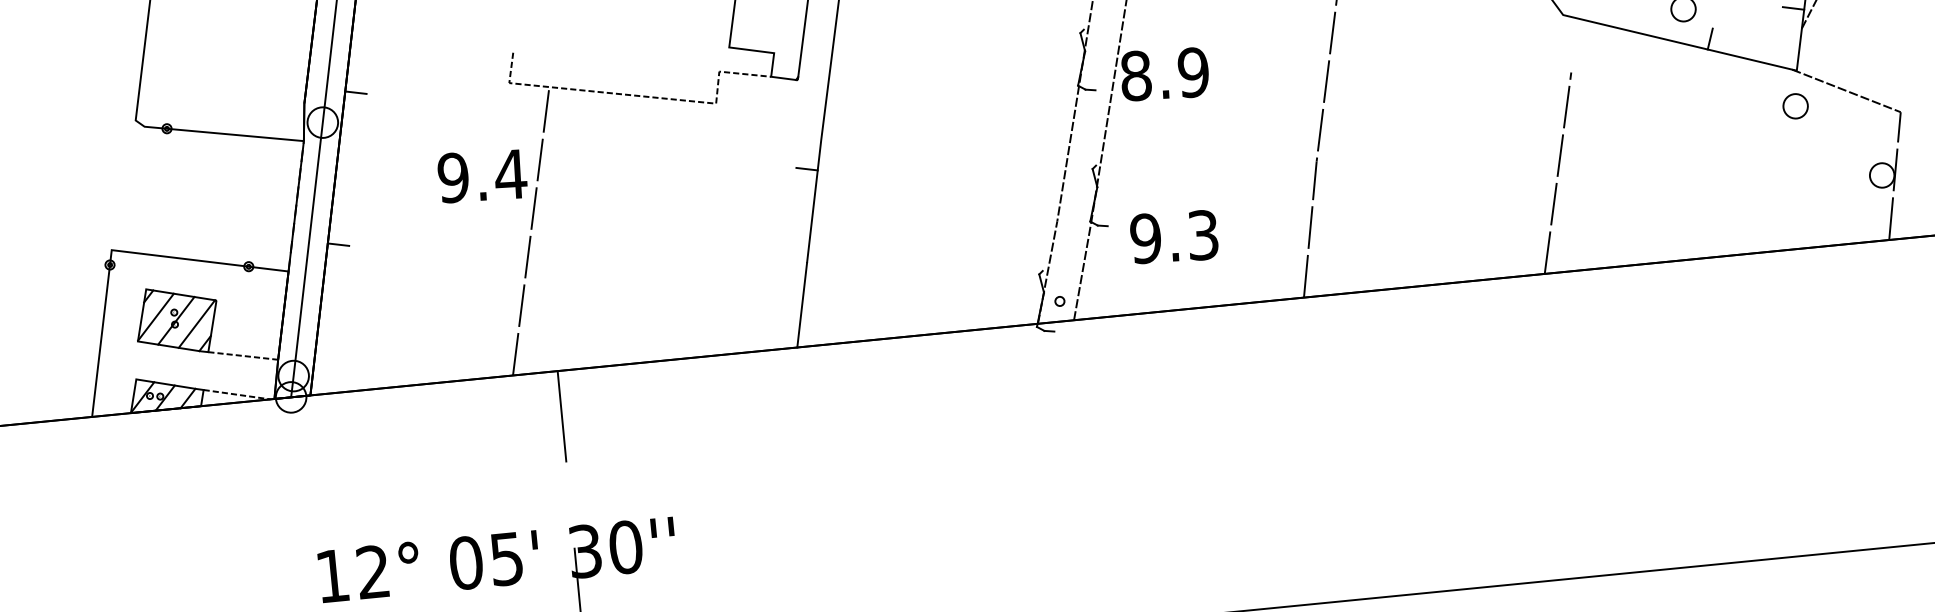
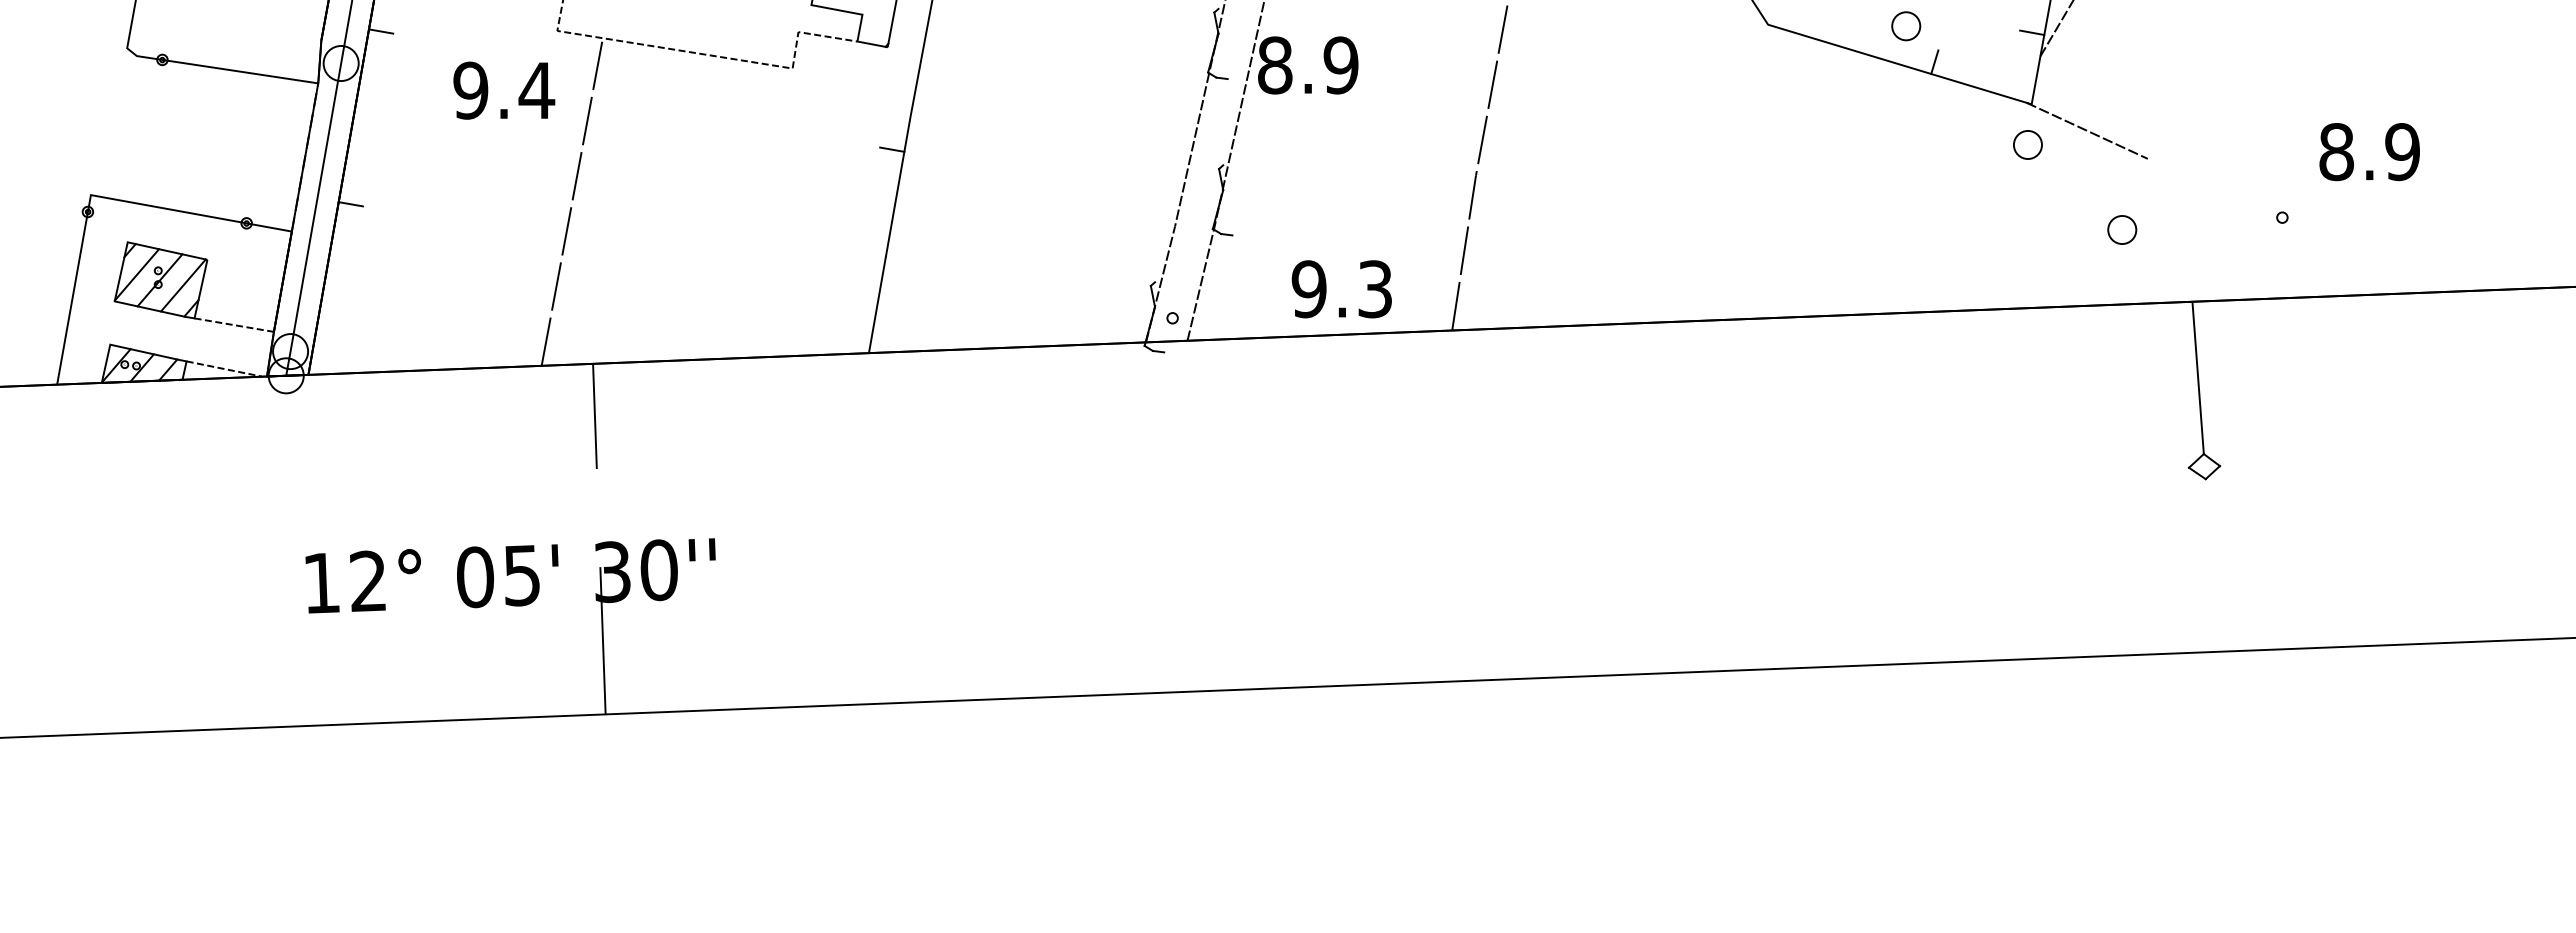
line: (1558, 173) -> (1751, 205), removed
text: (482, 176) -> (504, 90), moved
line: (1894, 176) -> (2136, 231), removed
text: (1173, 237) -> (1341, 289), moved

